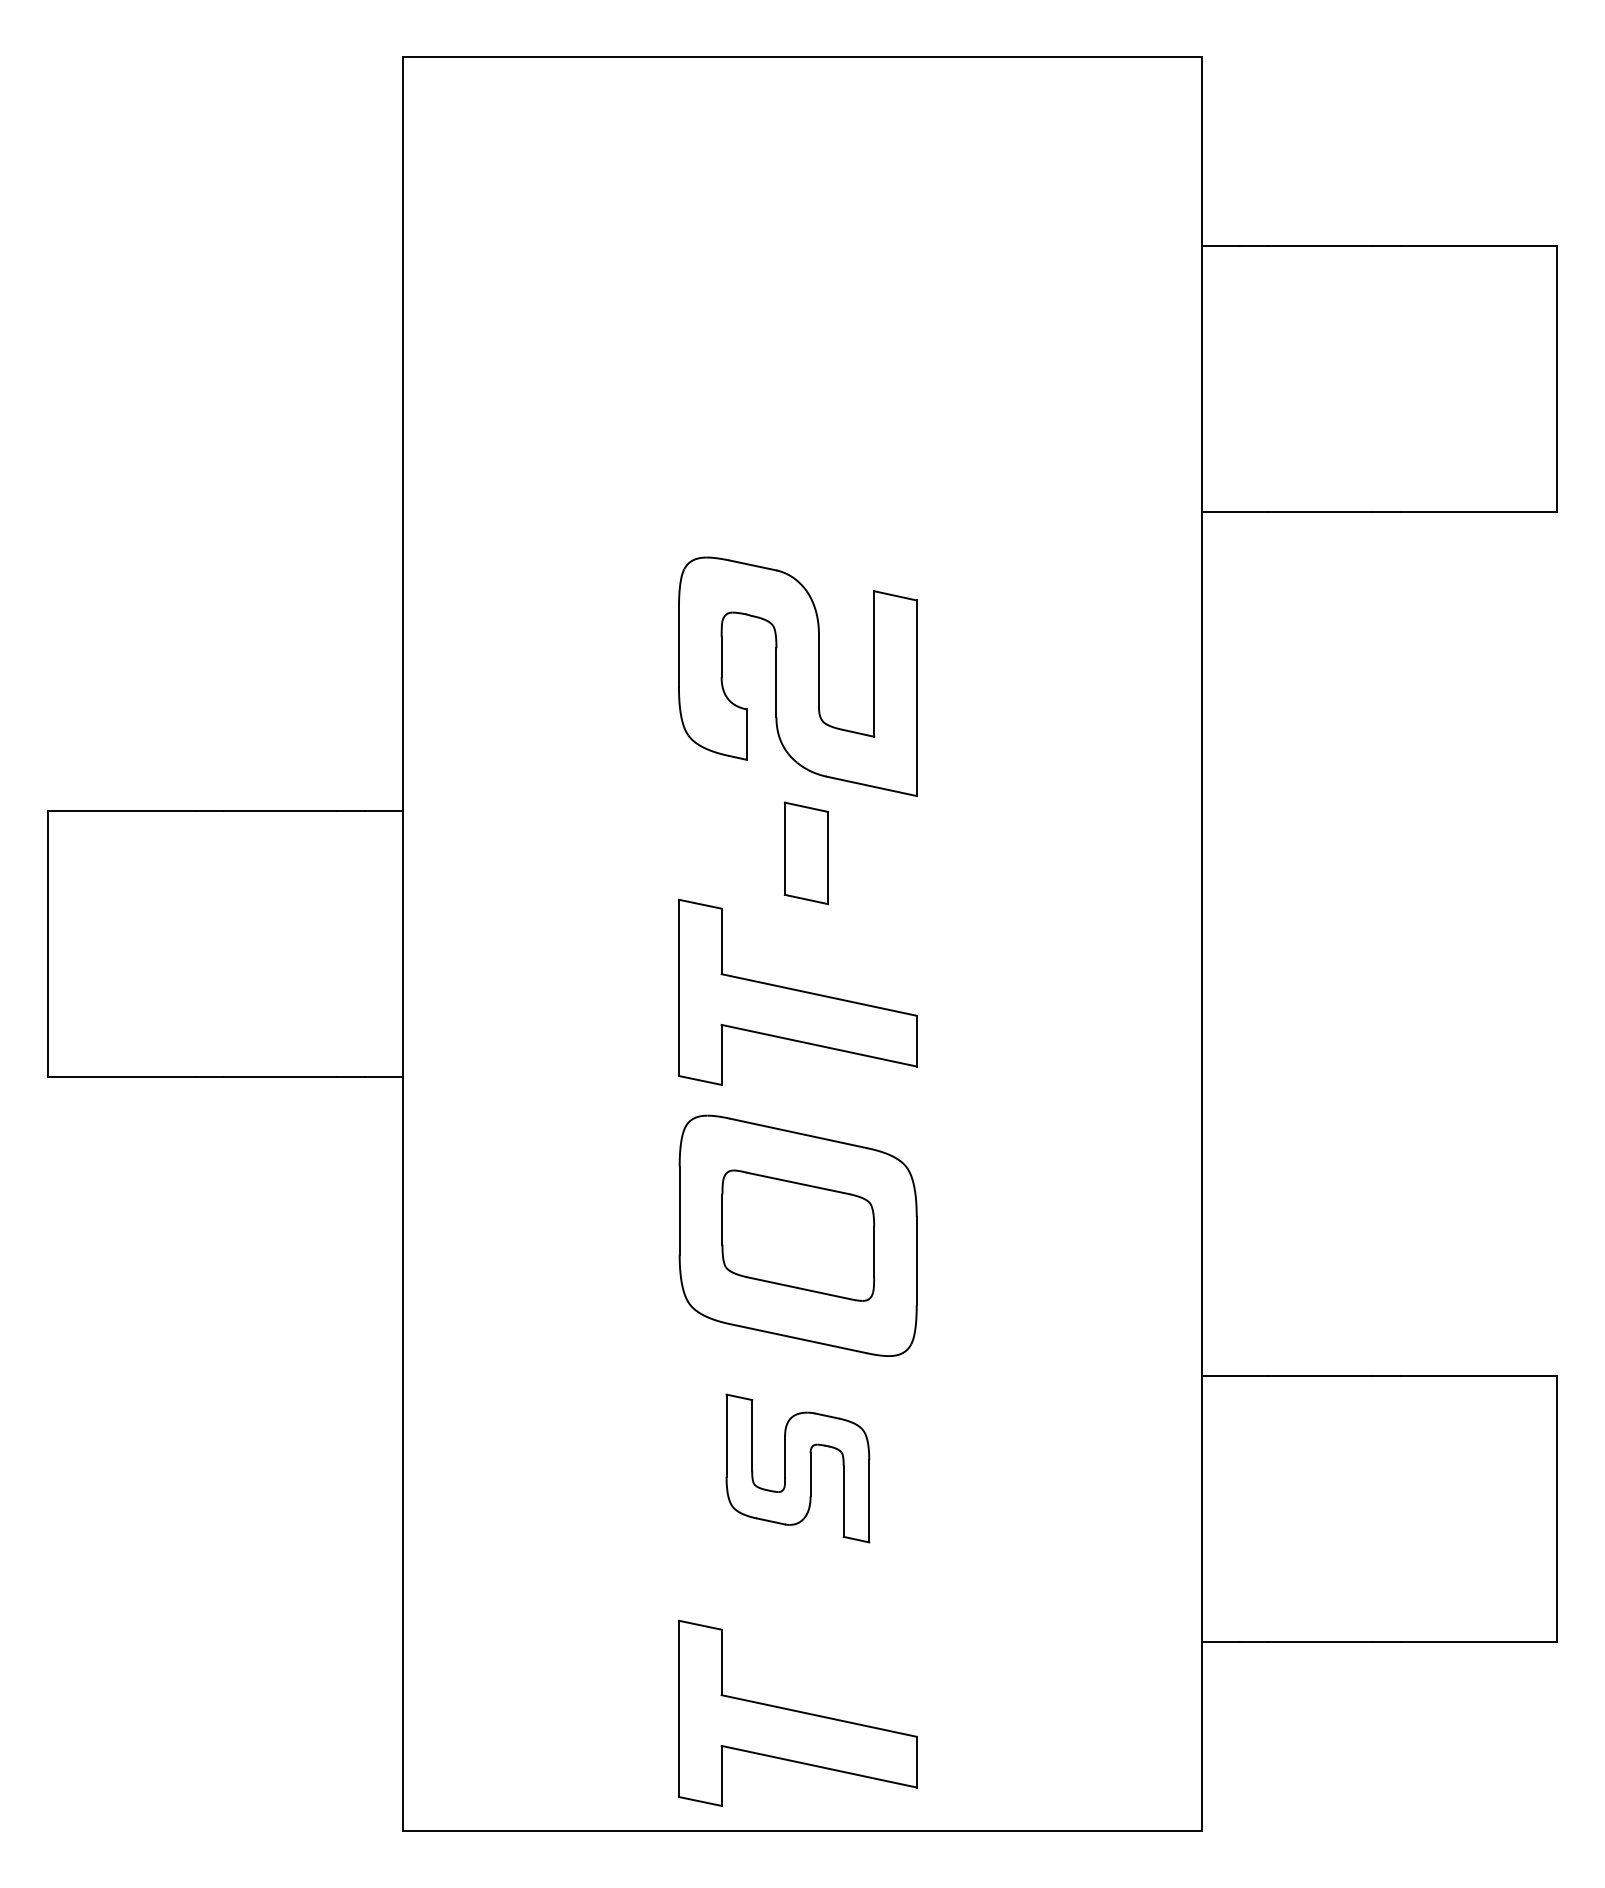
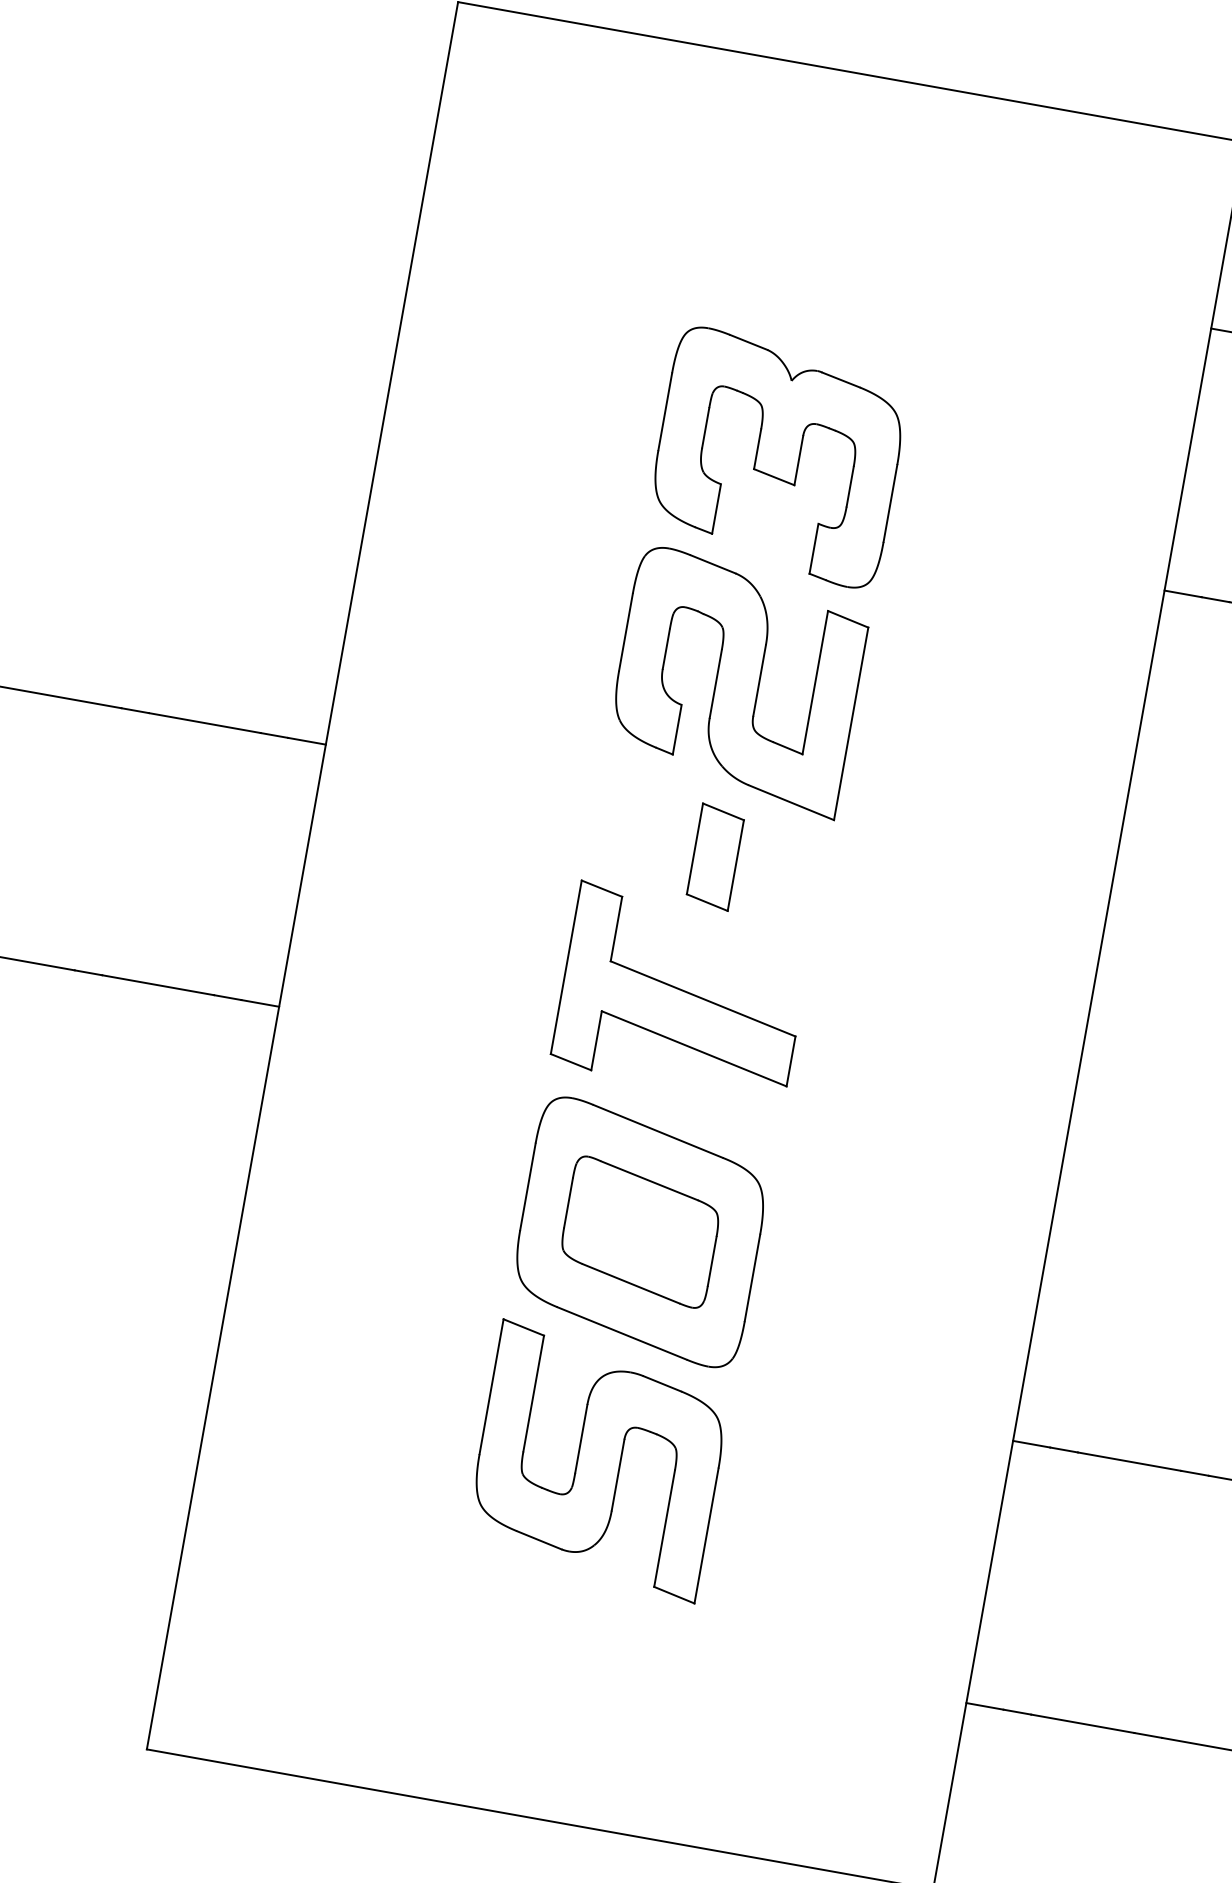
part: (797, 448) -> (777, 457), added
part: (797, 1468) -> (598, 1461), size x1.67
part: (797, 1712) -> (555, 1701), removed

